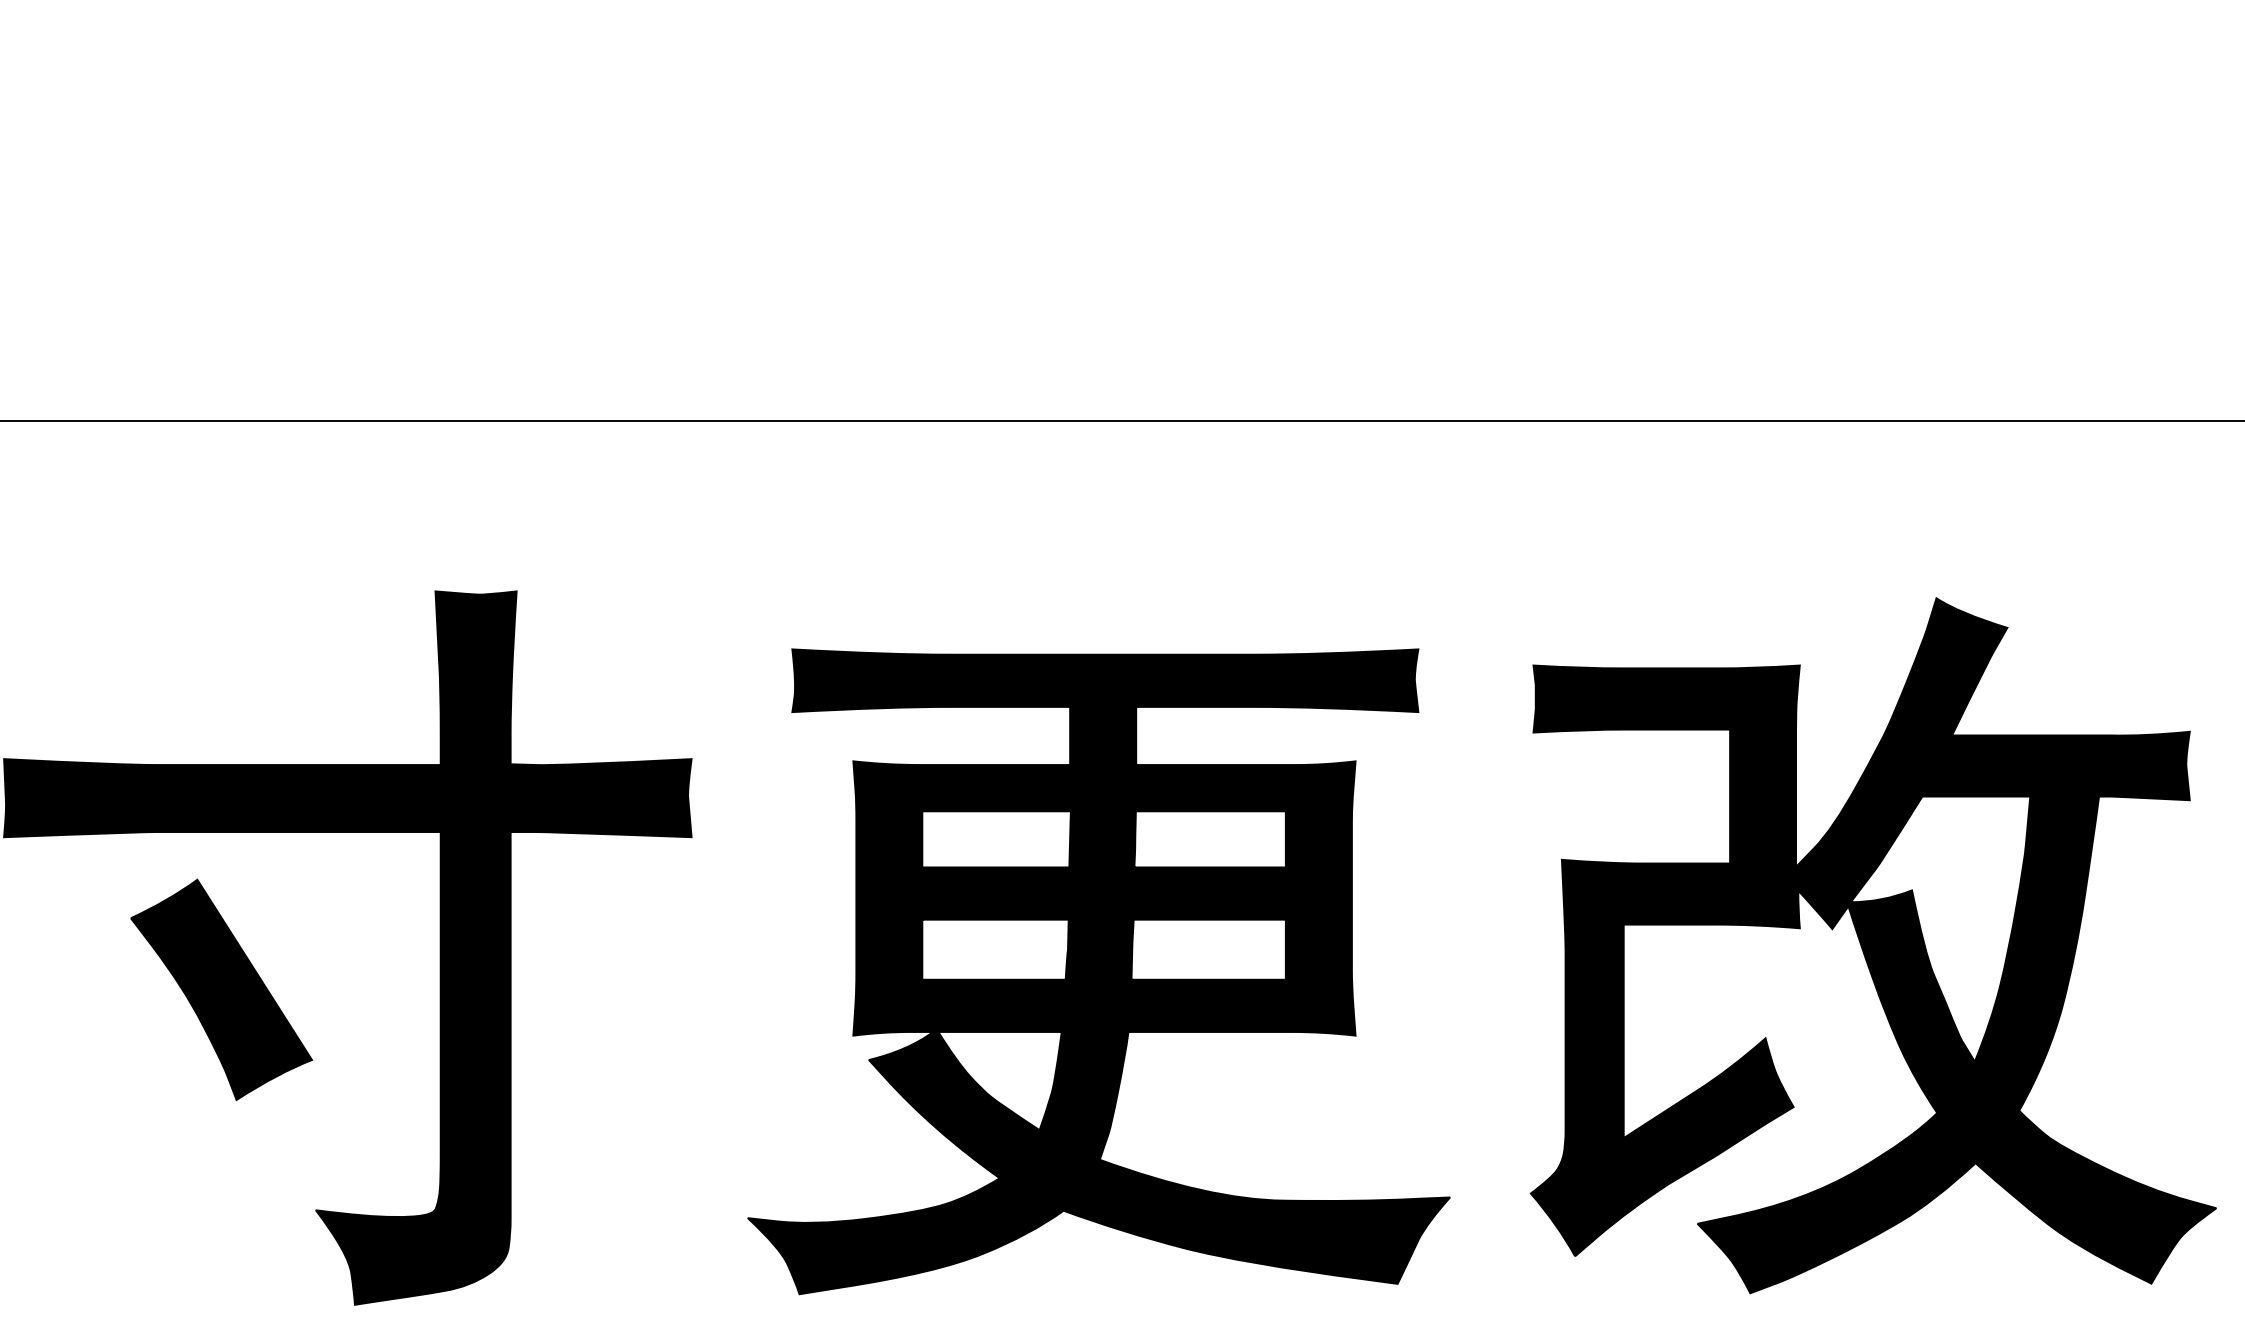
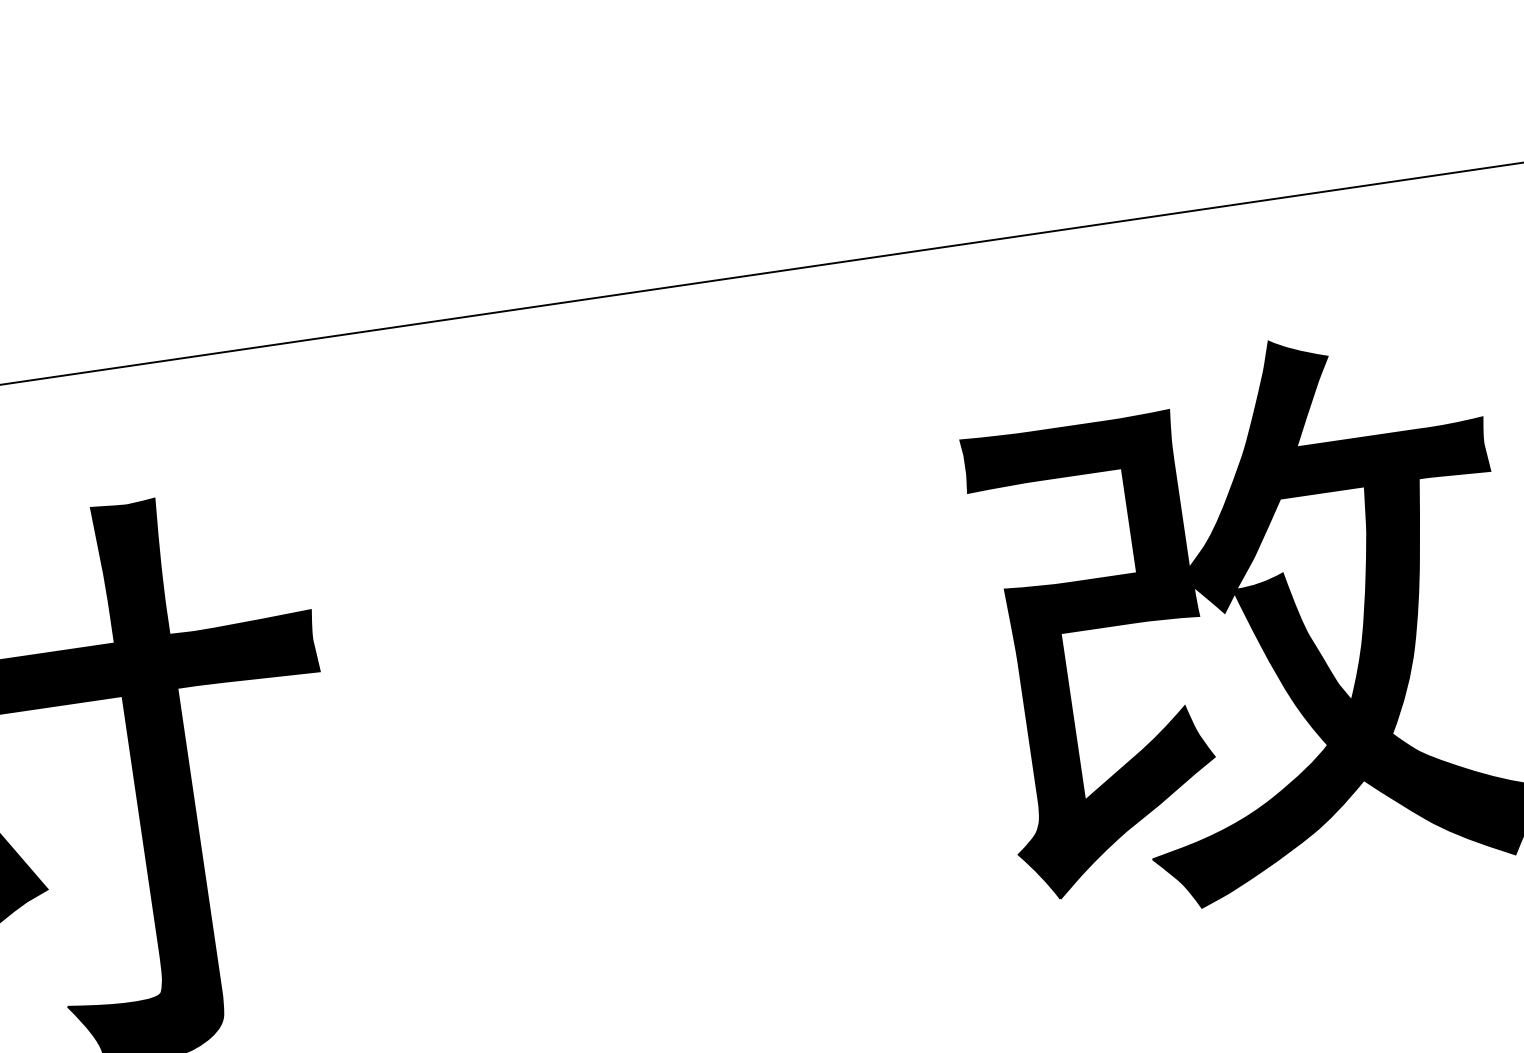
part: (1098, 971) -> (654, 730), removed

